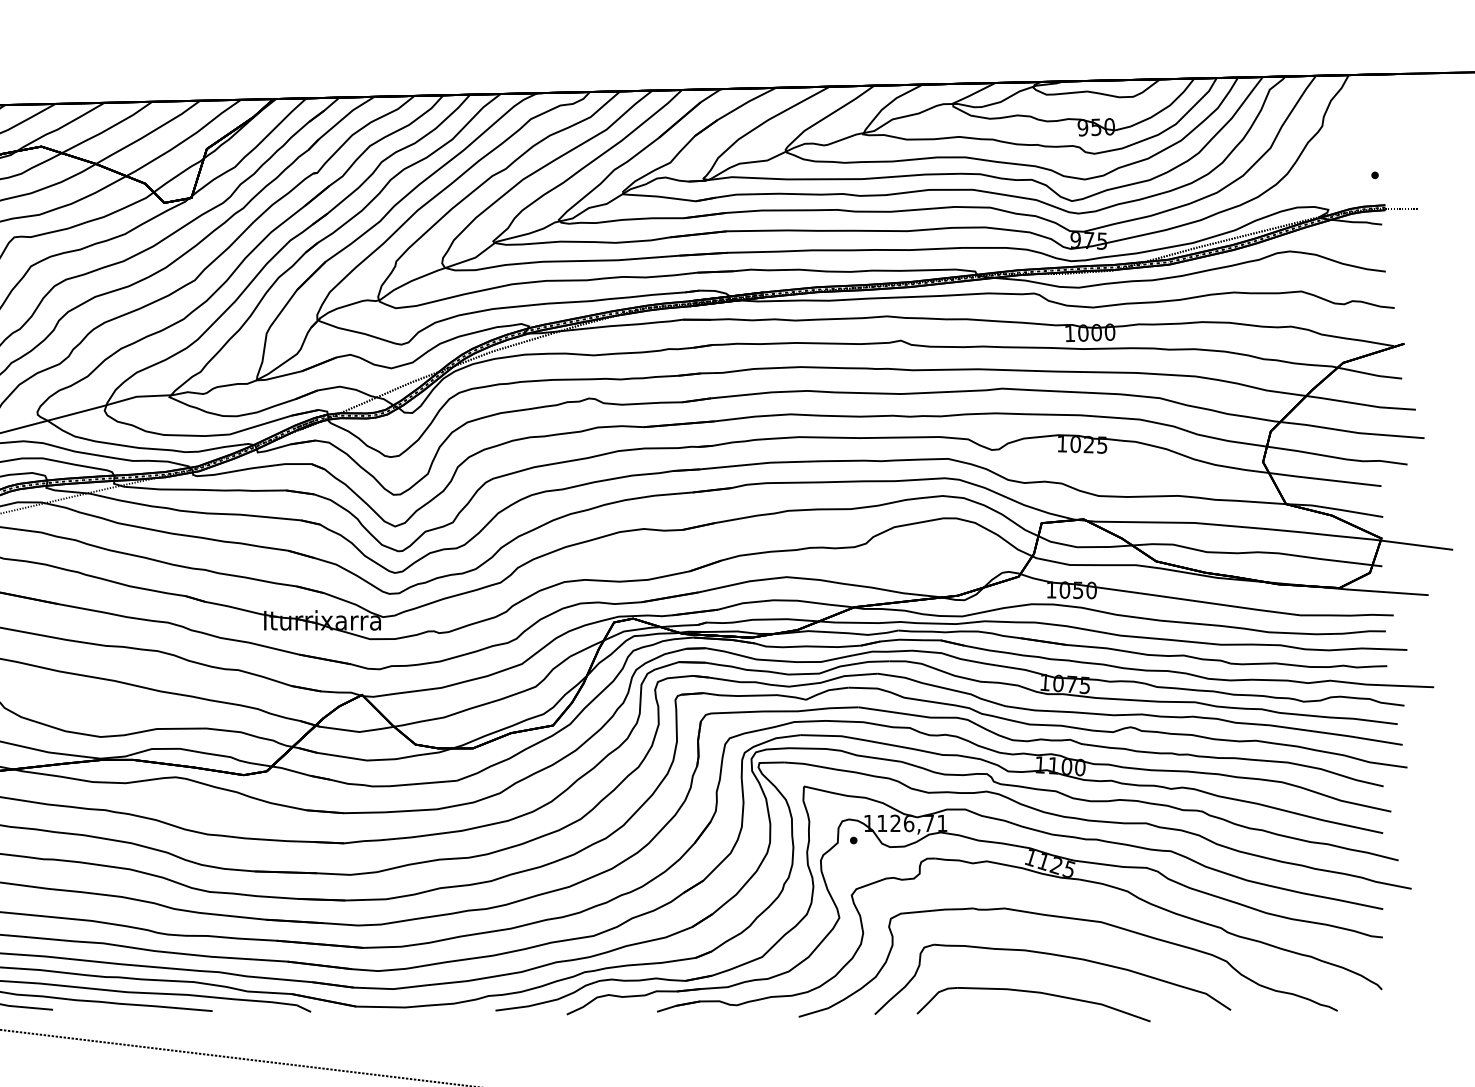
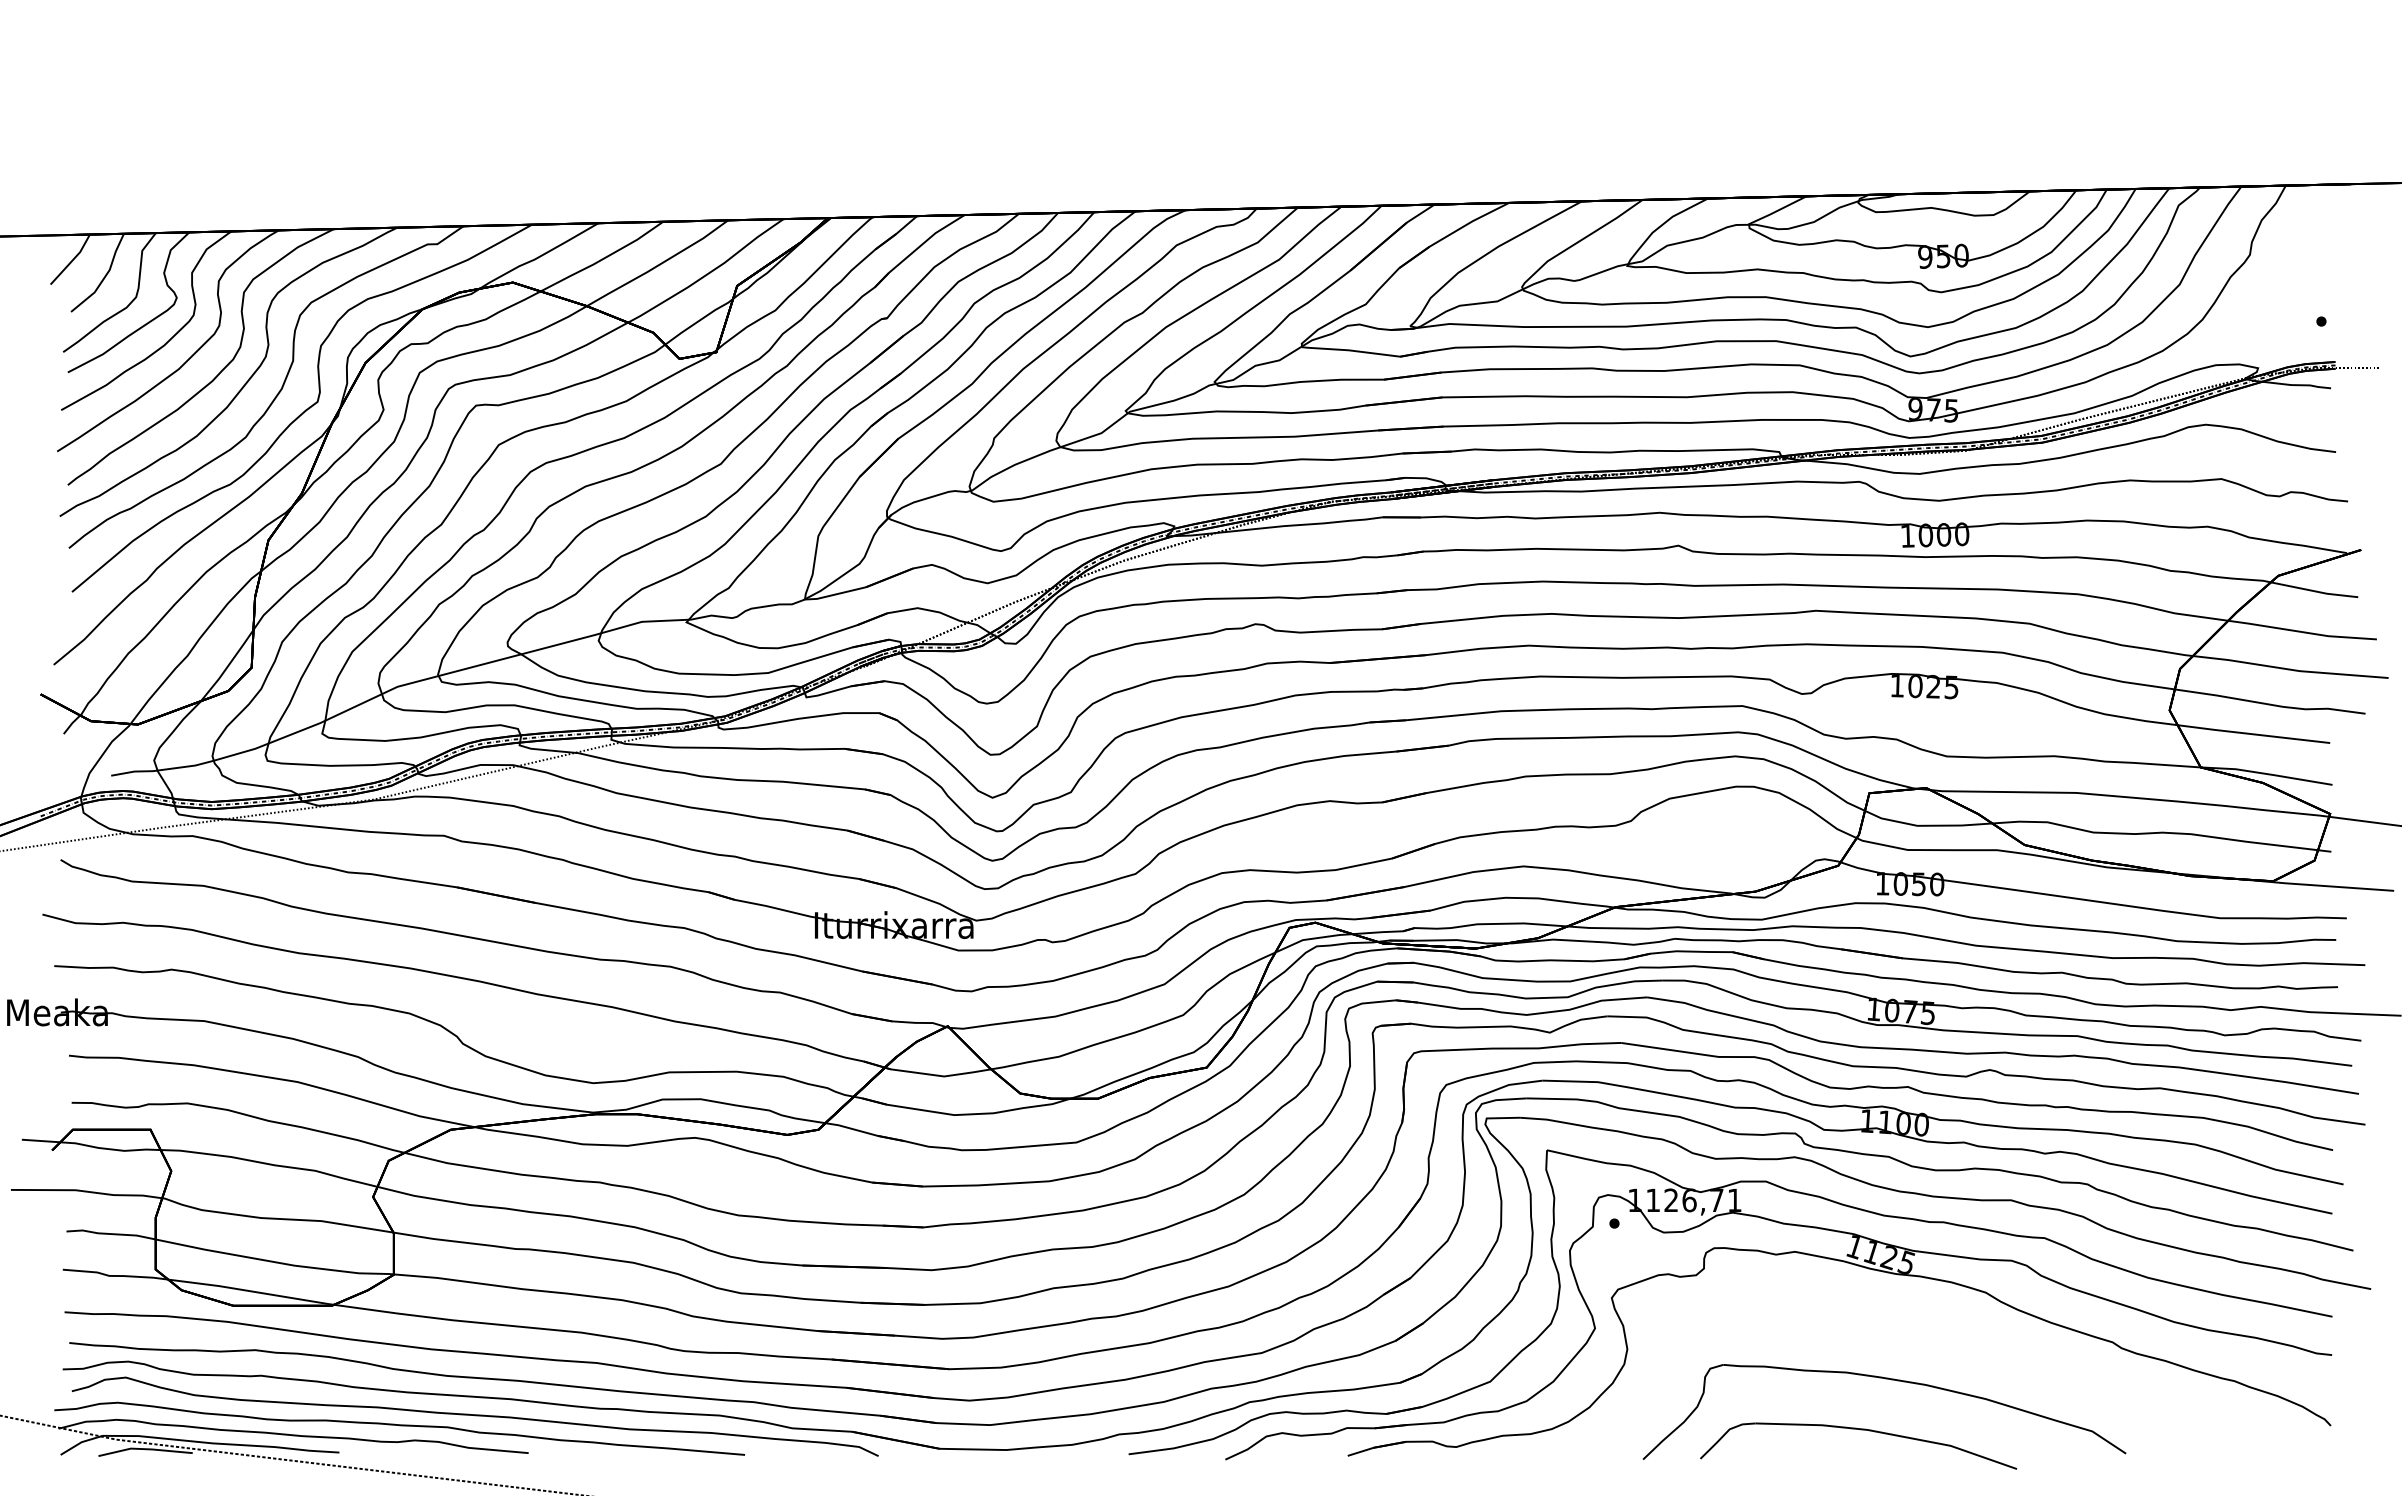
part: (1072, 919) -> (1910, 1330), removed

